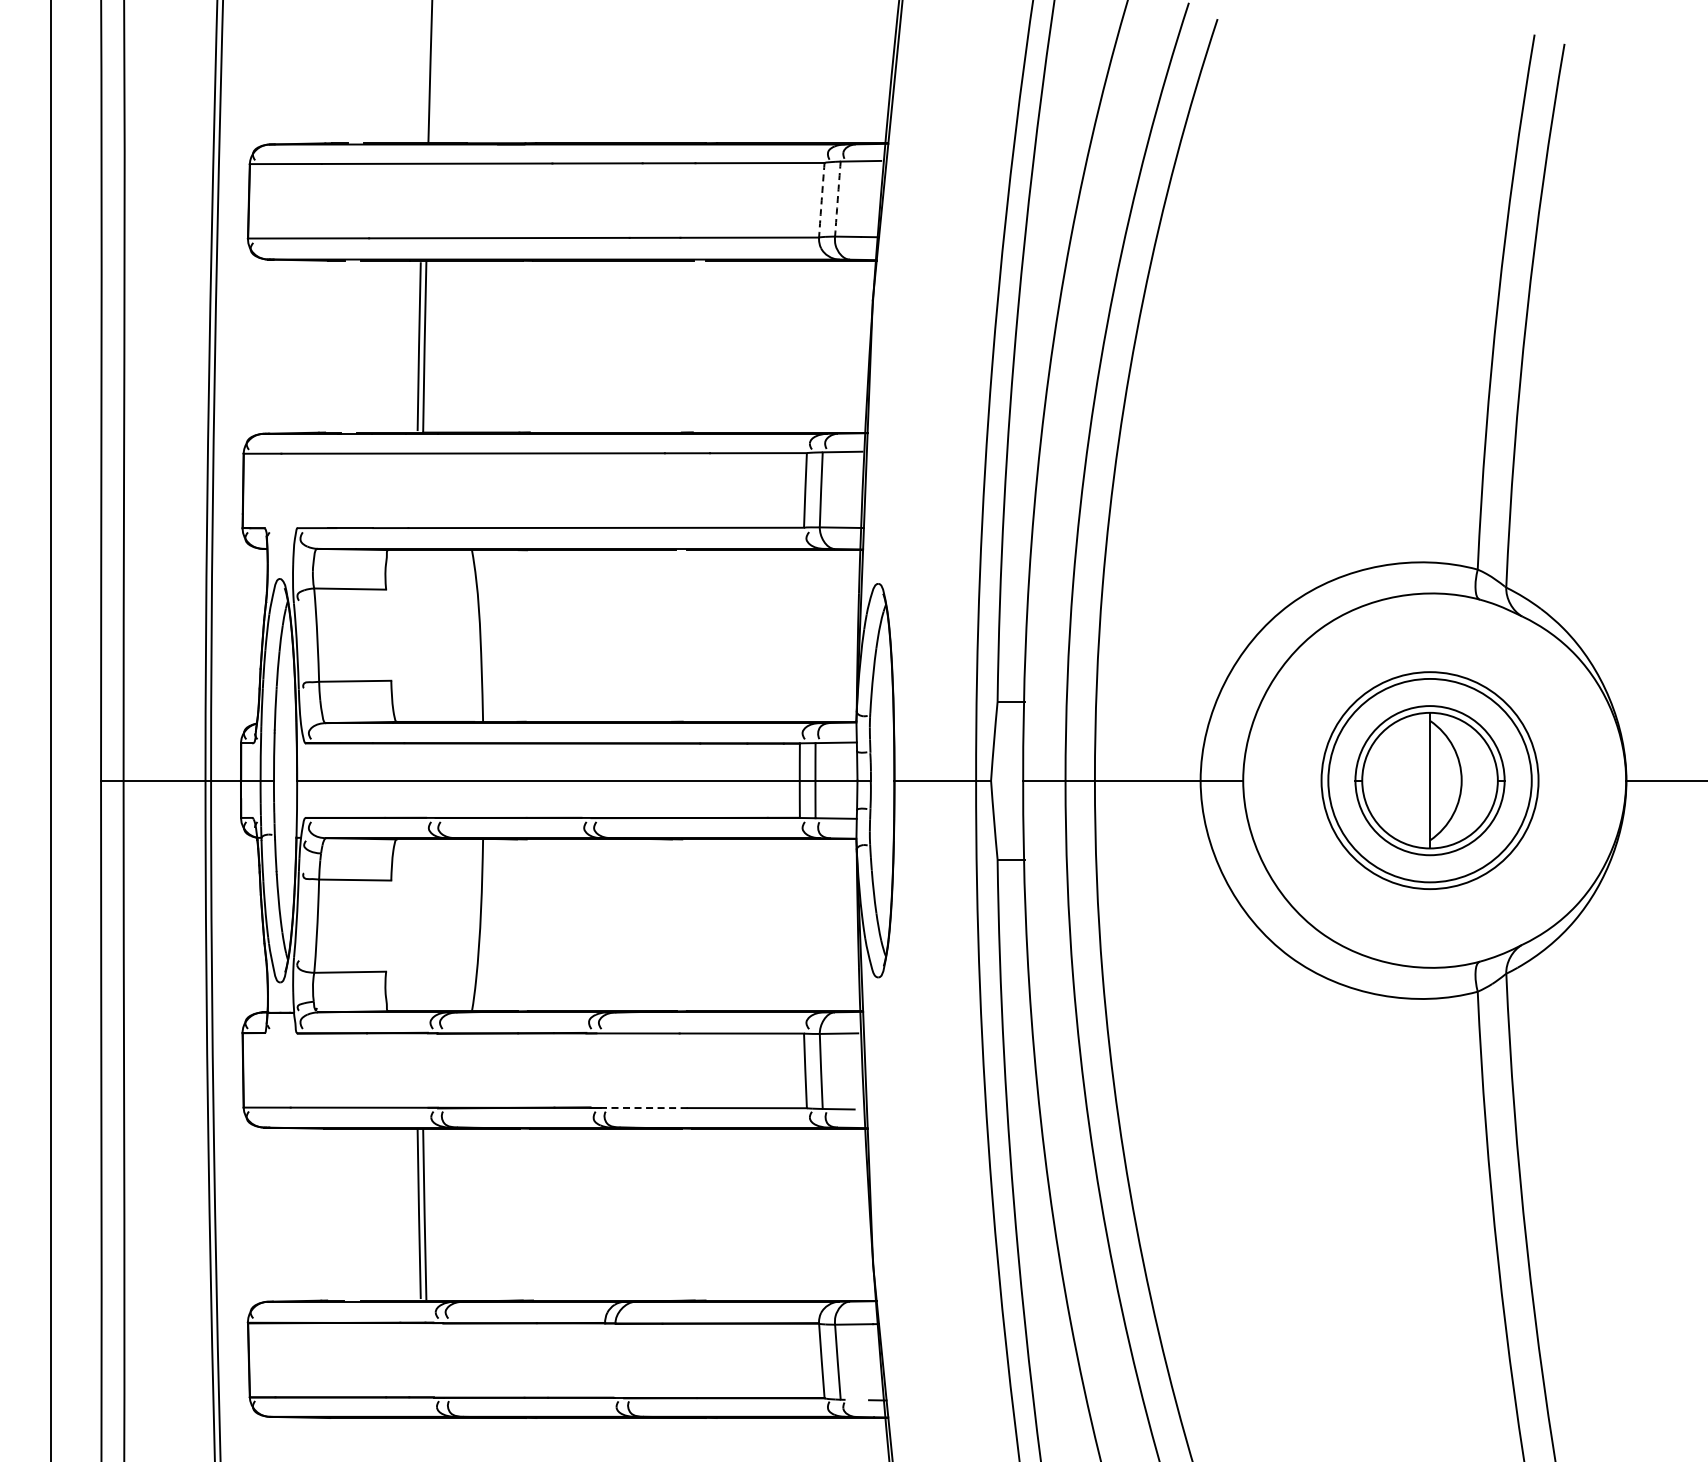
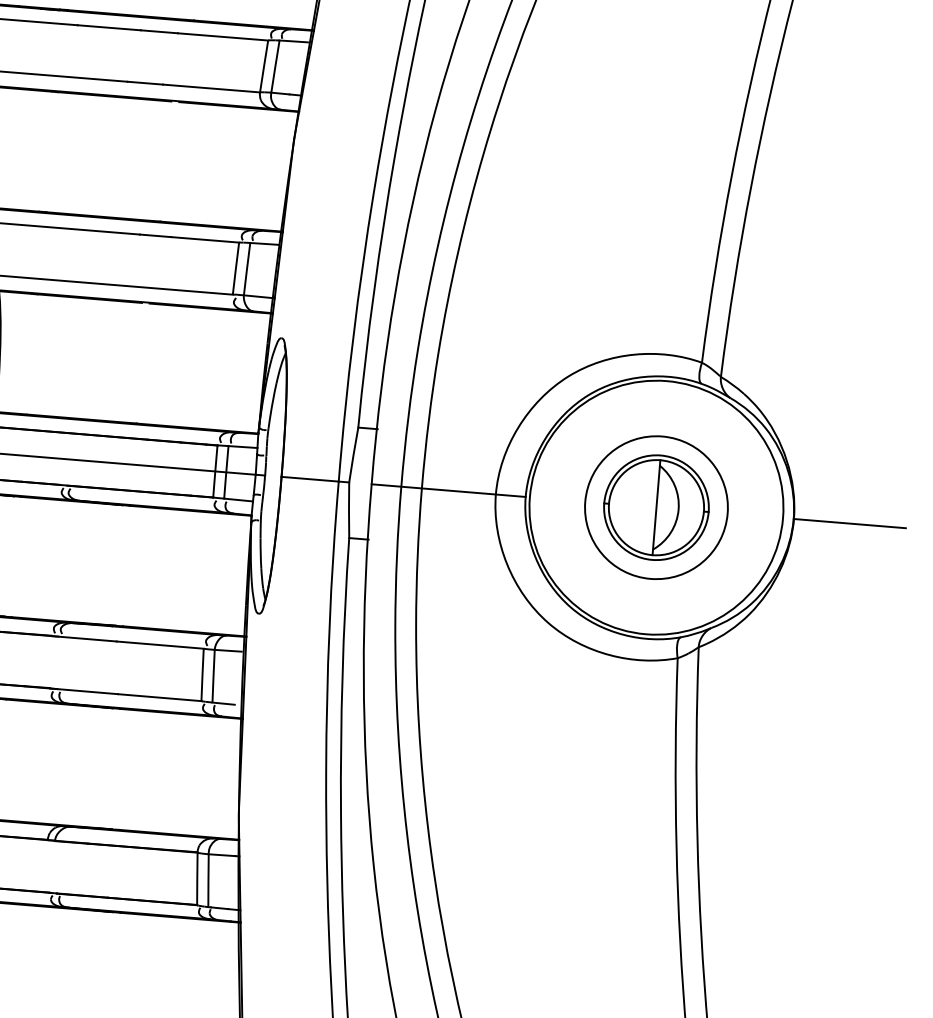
arc: (837, 199) -> (275, 66), dashed -> solid
arc: (821, 200) -> (263, 66), dashed -> solid
circle: (1429, 780) -> (656, 507), size x1.67
line: (643, 1108) -> (87, 691), dashed -> solid
line: (856, 1399) -> (219, 907), added

